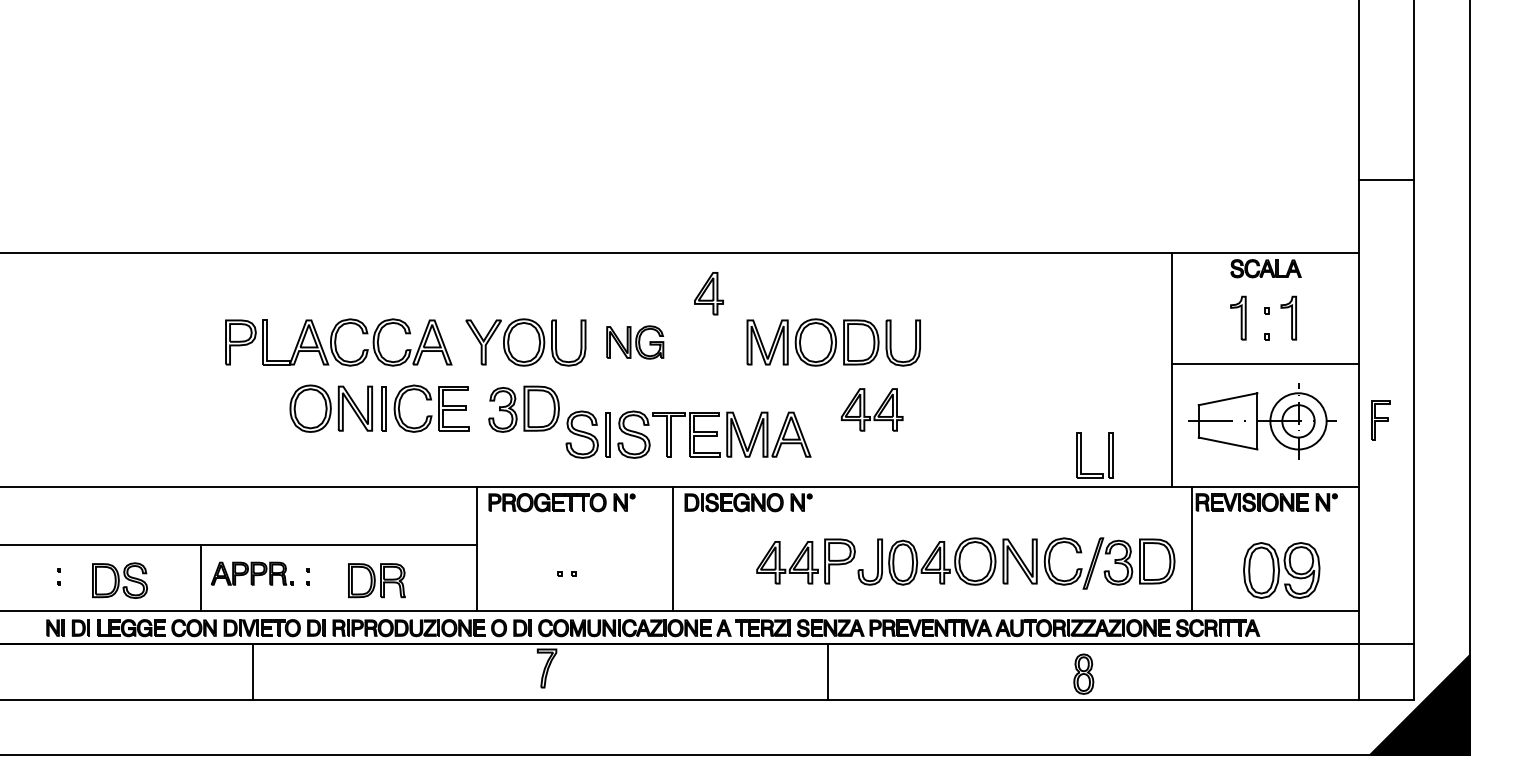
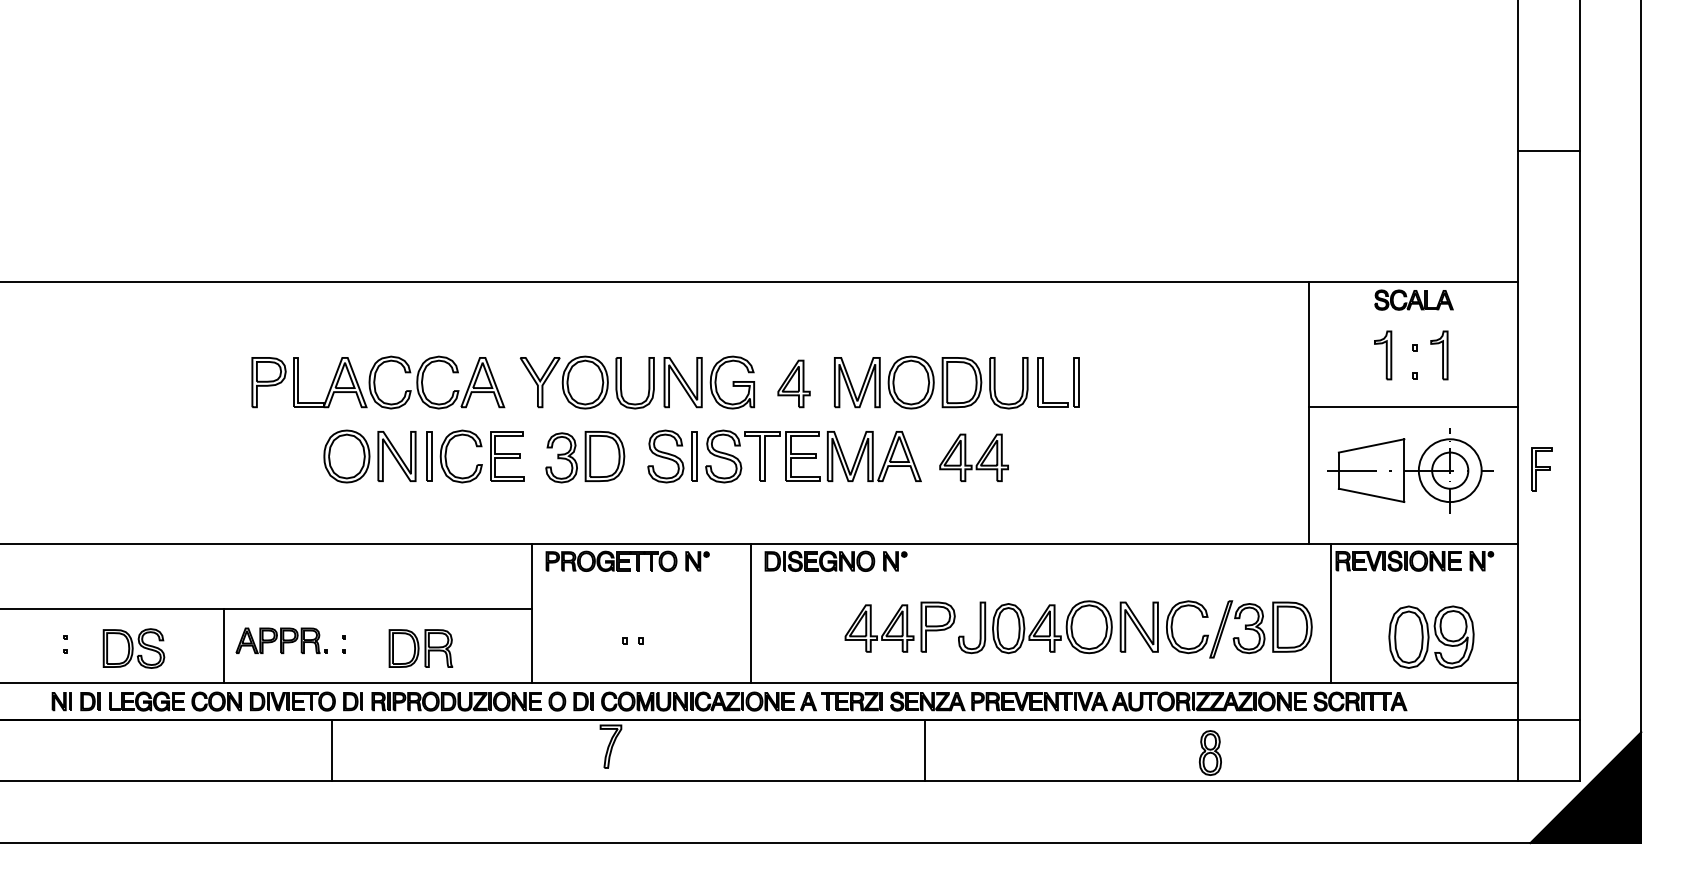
line: (1386, 180) -> (1548, 151), moved
part: (708, 293) -> (793, 383), moved
part: (635, 342) -> (709, 382), size x1.43
part: (688, 434) -> (784, 456), moved
part: (1081, 455) -> (1043, 382), moved
line: (253, 671) -> (332, 750), moved

